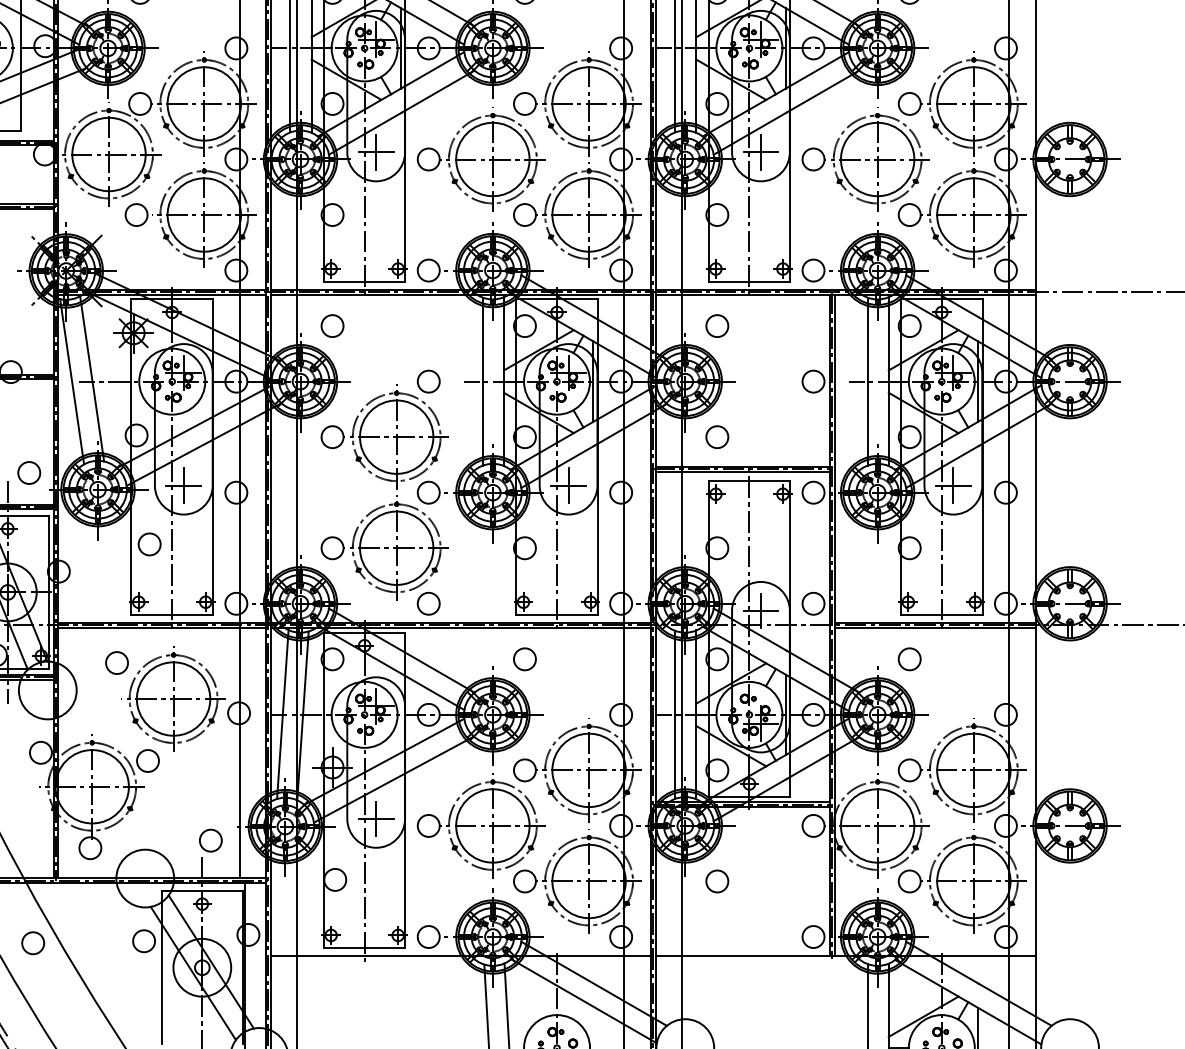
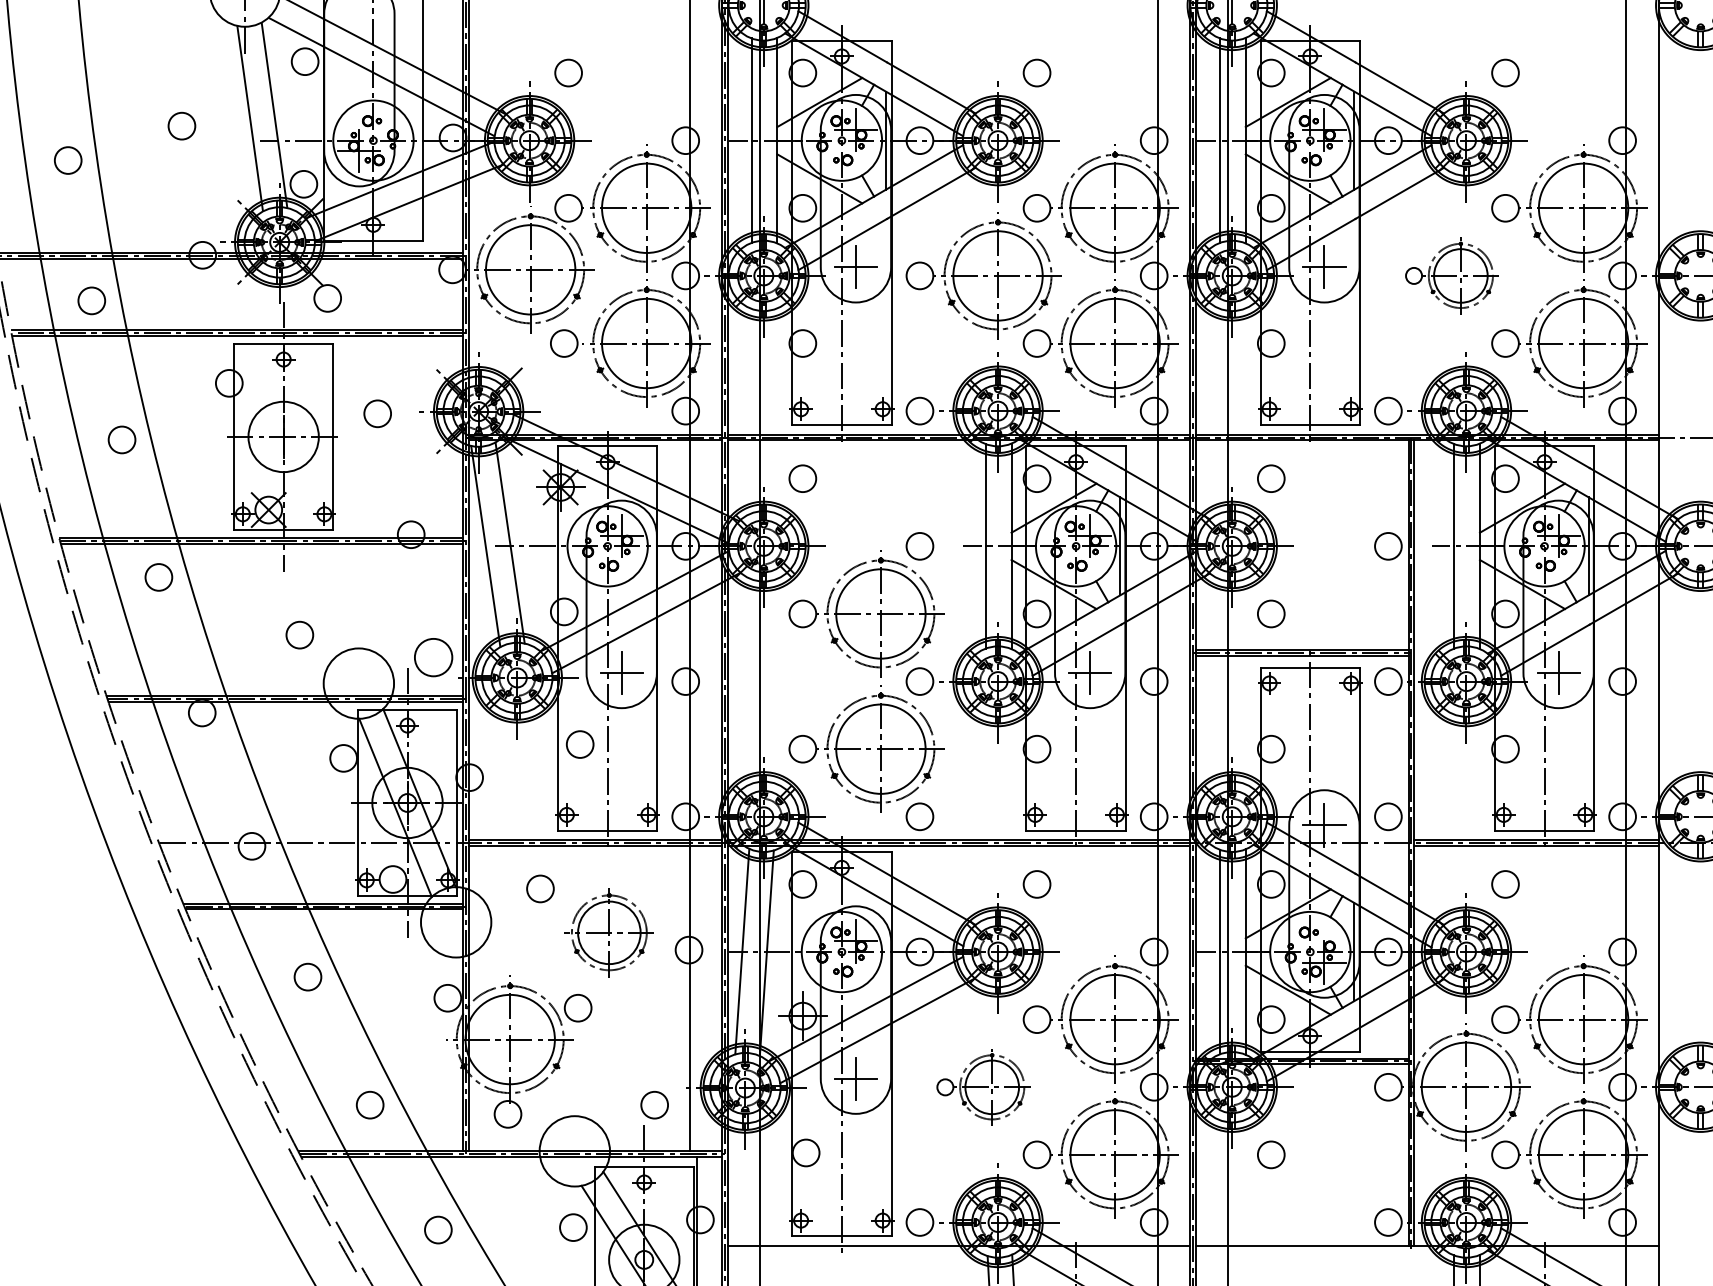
part: (866, 159) -> (1452, 275), size x0.6
circle: (29, 472) -> (433, 657), size x1.4
part: (173, 698) -> (609, 932), size x0.7
part: (480, 826) -> (983, 1087), size x0.6

